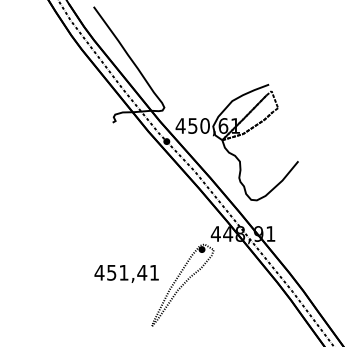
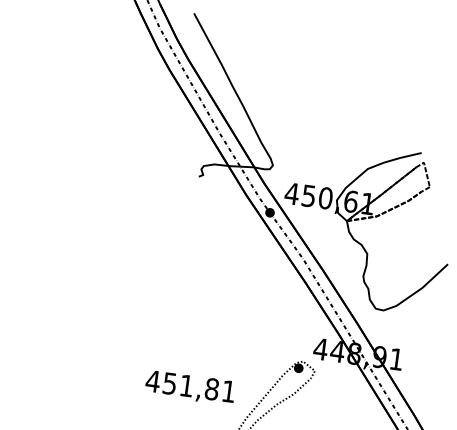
text: (142, 272) -> (212, 388), 451,41 -> 451,81

